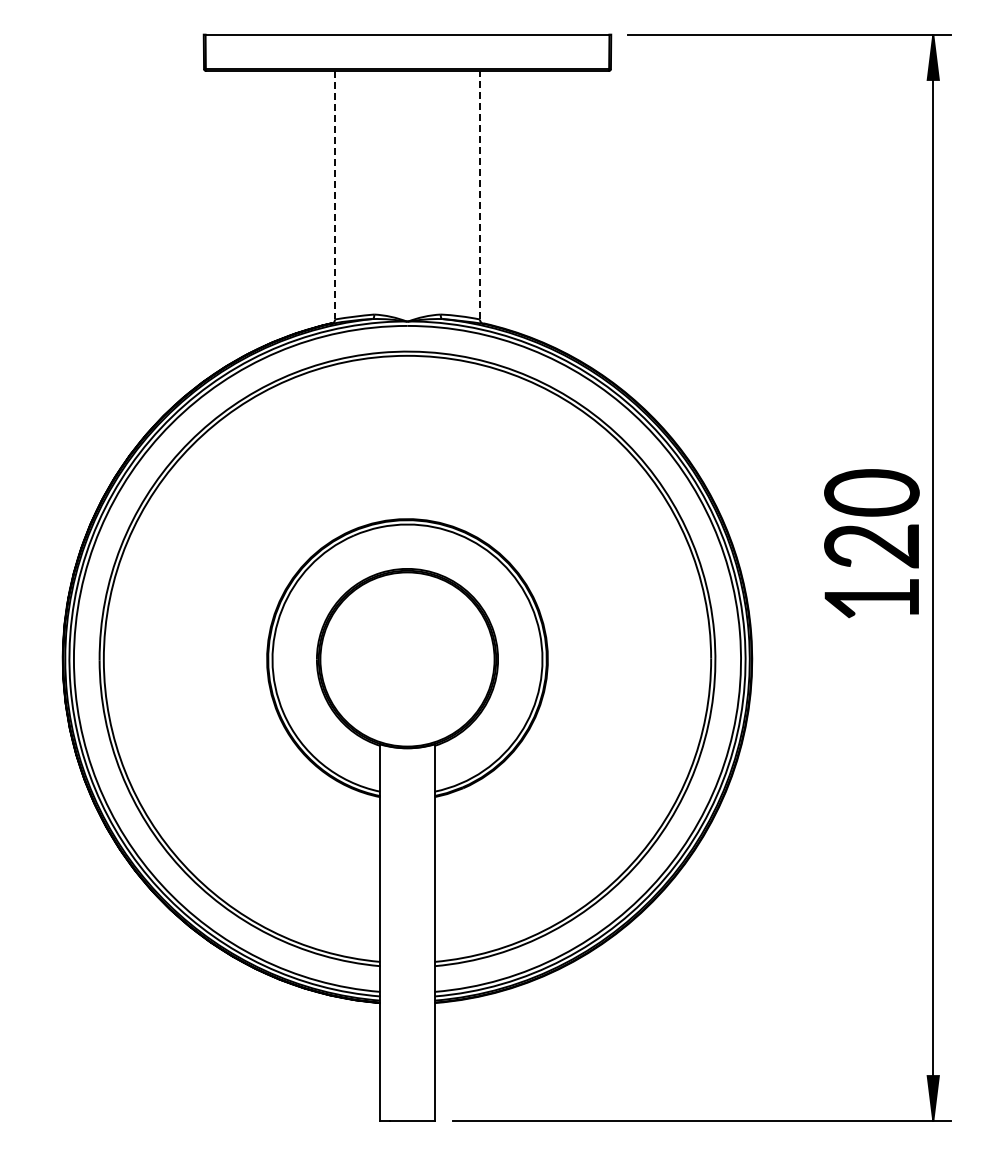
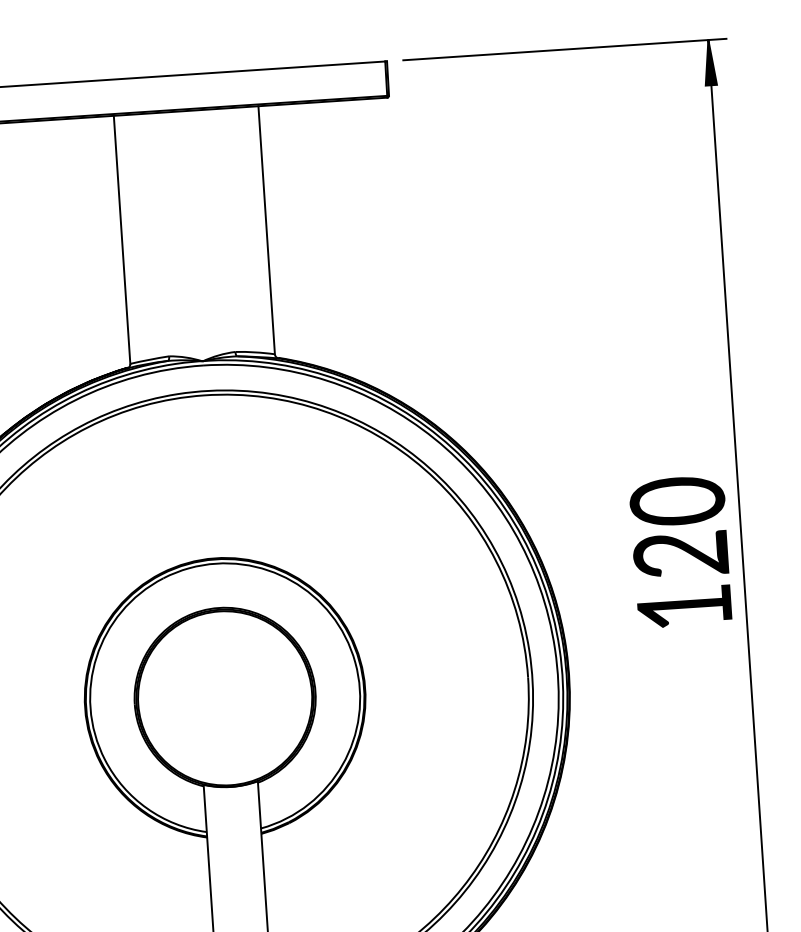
line: (479, 194) -> (266, 229), dashed -> solid
line: (335, 195) -> (122, 240), dashed -> solid

